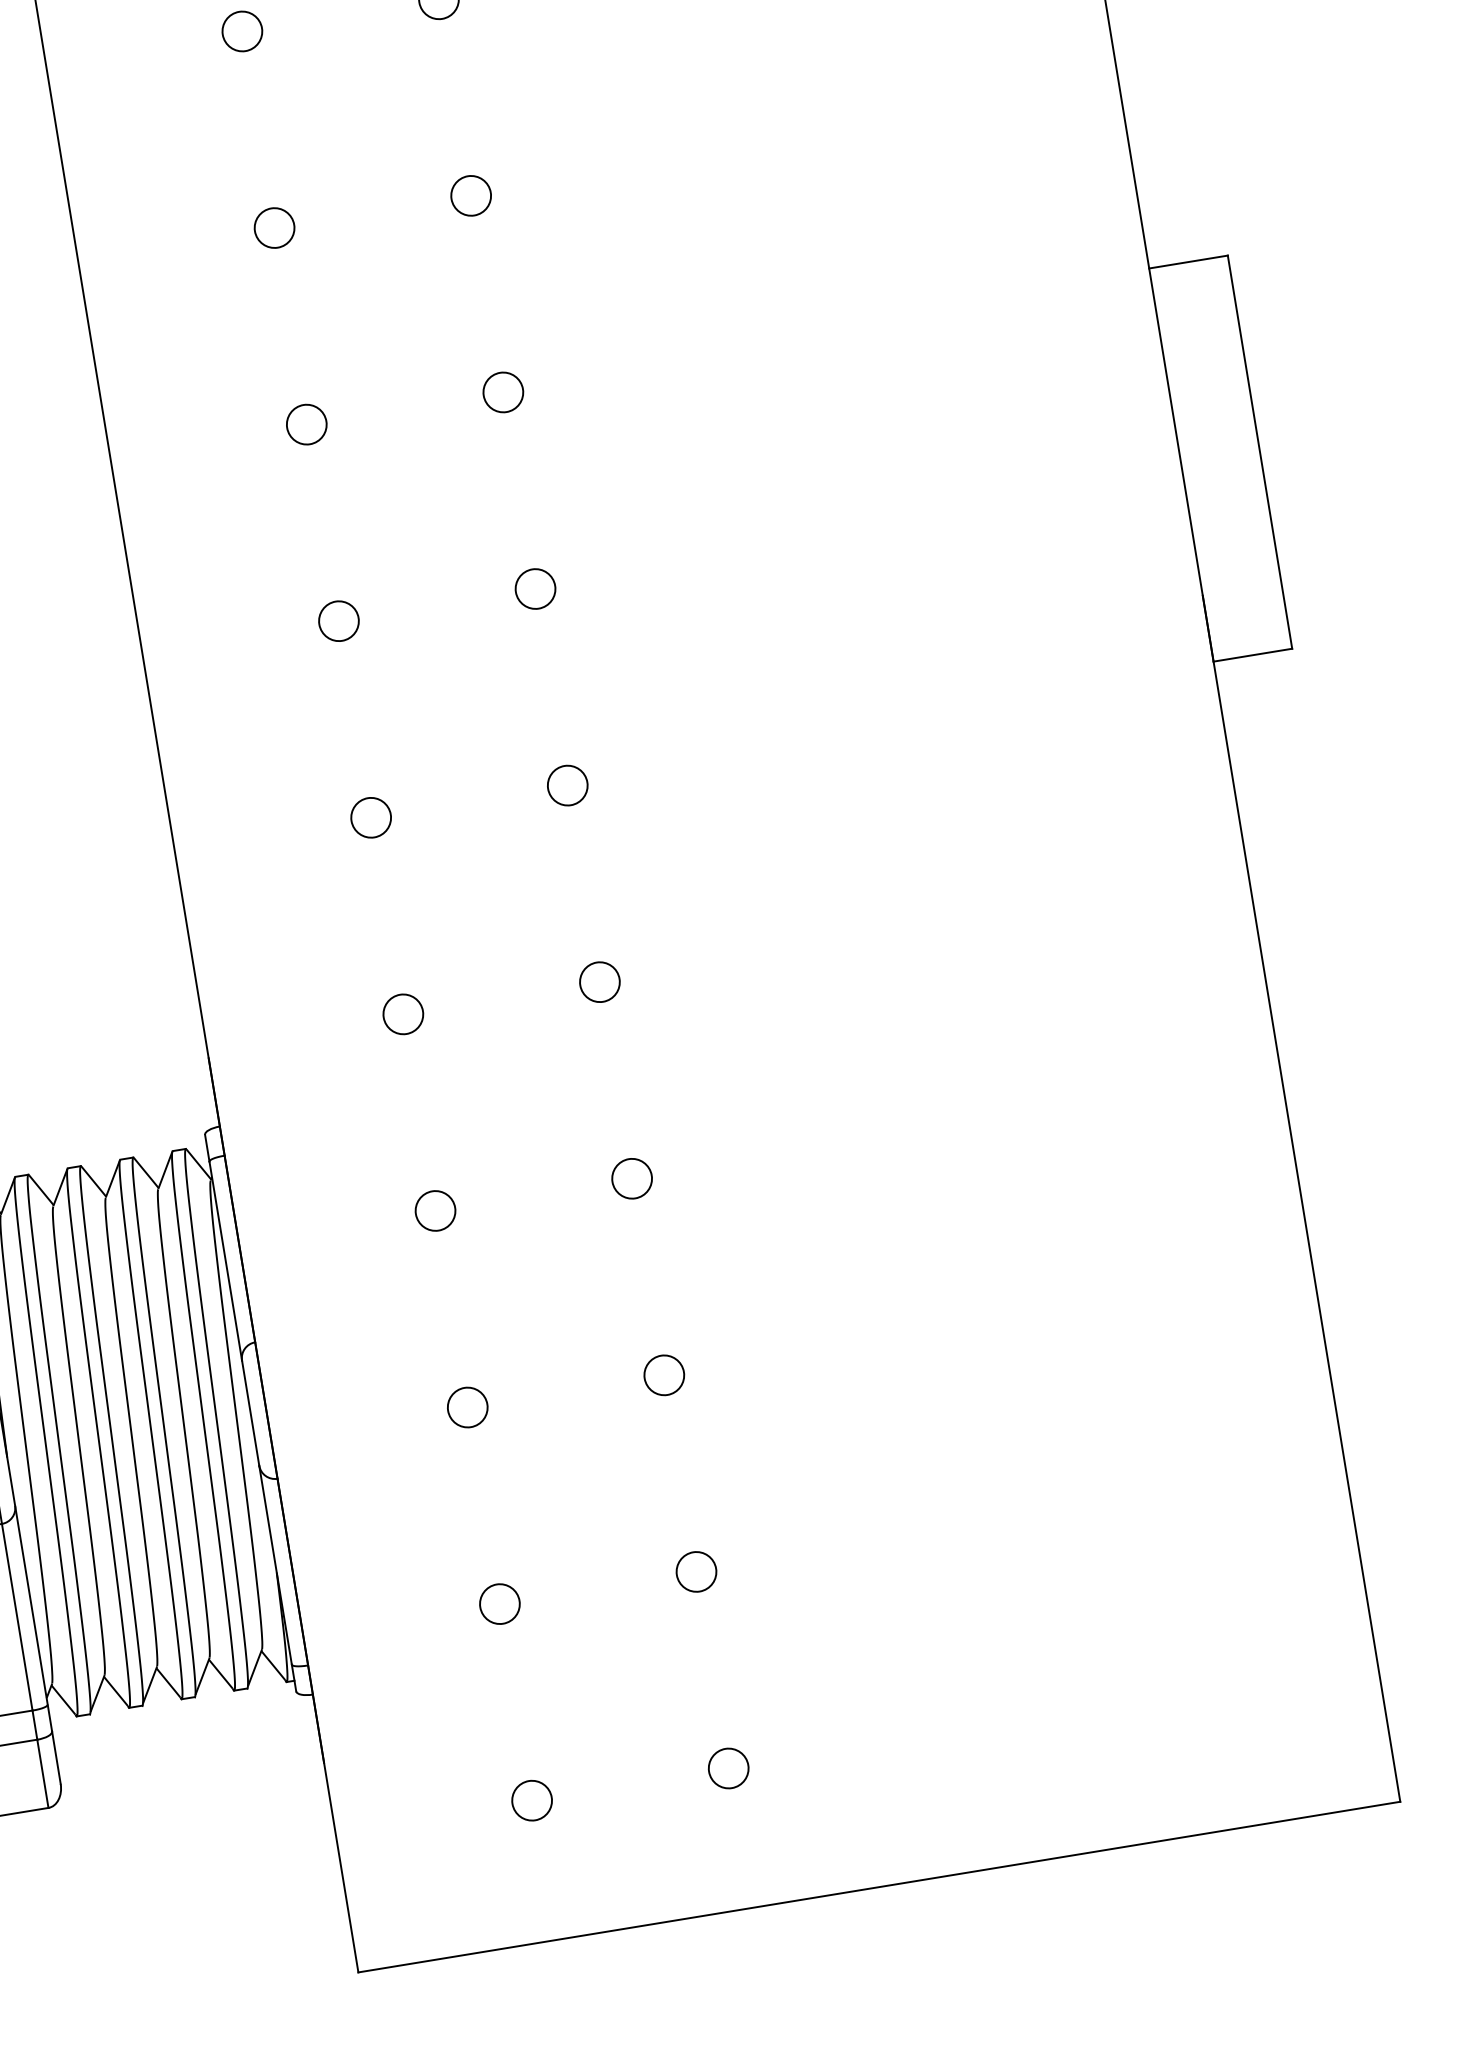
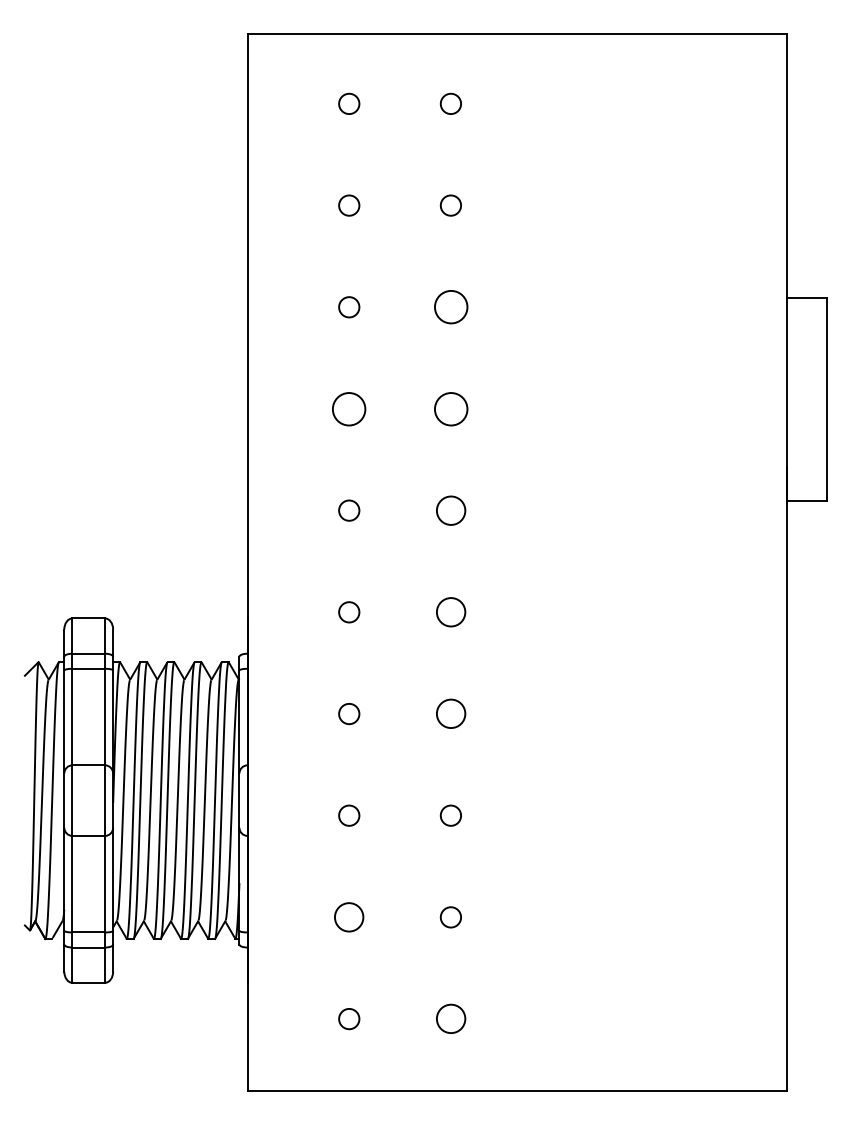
circle: (502, 392) -> (450, 307), size x1.6
circle: (534, 588) -> (450, 408), size x1.6
circle: (339, 620) -> (349, 408), size x1.6
circle: (566, 785) -> (450, 510), size x1.4
circle: (599, 982) -> (450, 612), size x1.4
circle: (631, 1179) -> (450, 714), size x1.4
circle: (500, 1604) -> (349, 917), size x1.4
circle: (727, 1769) -> (450, 1019), size x1.4

